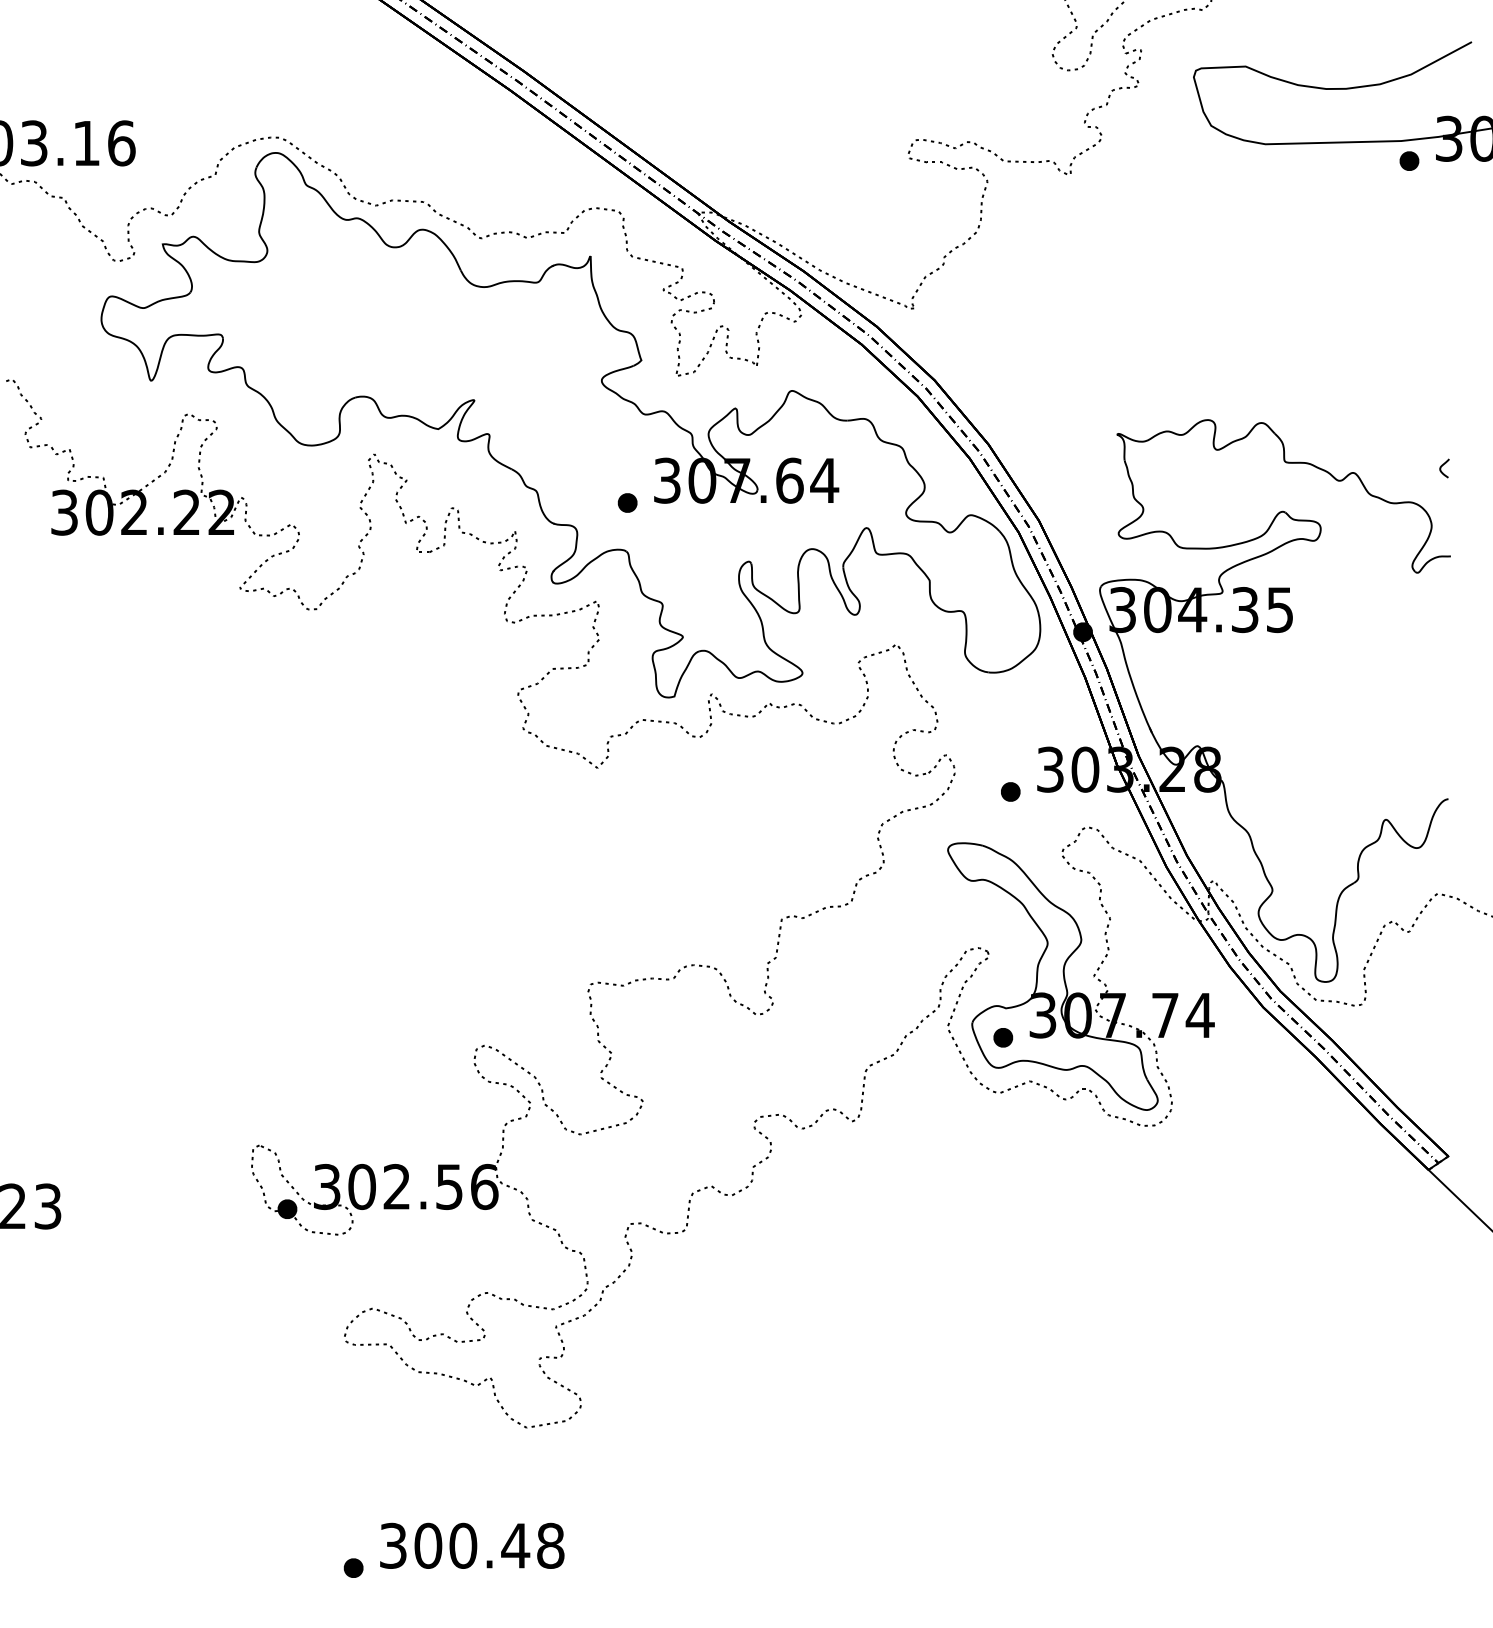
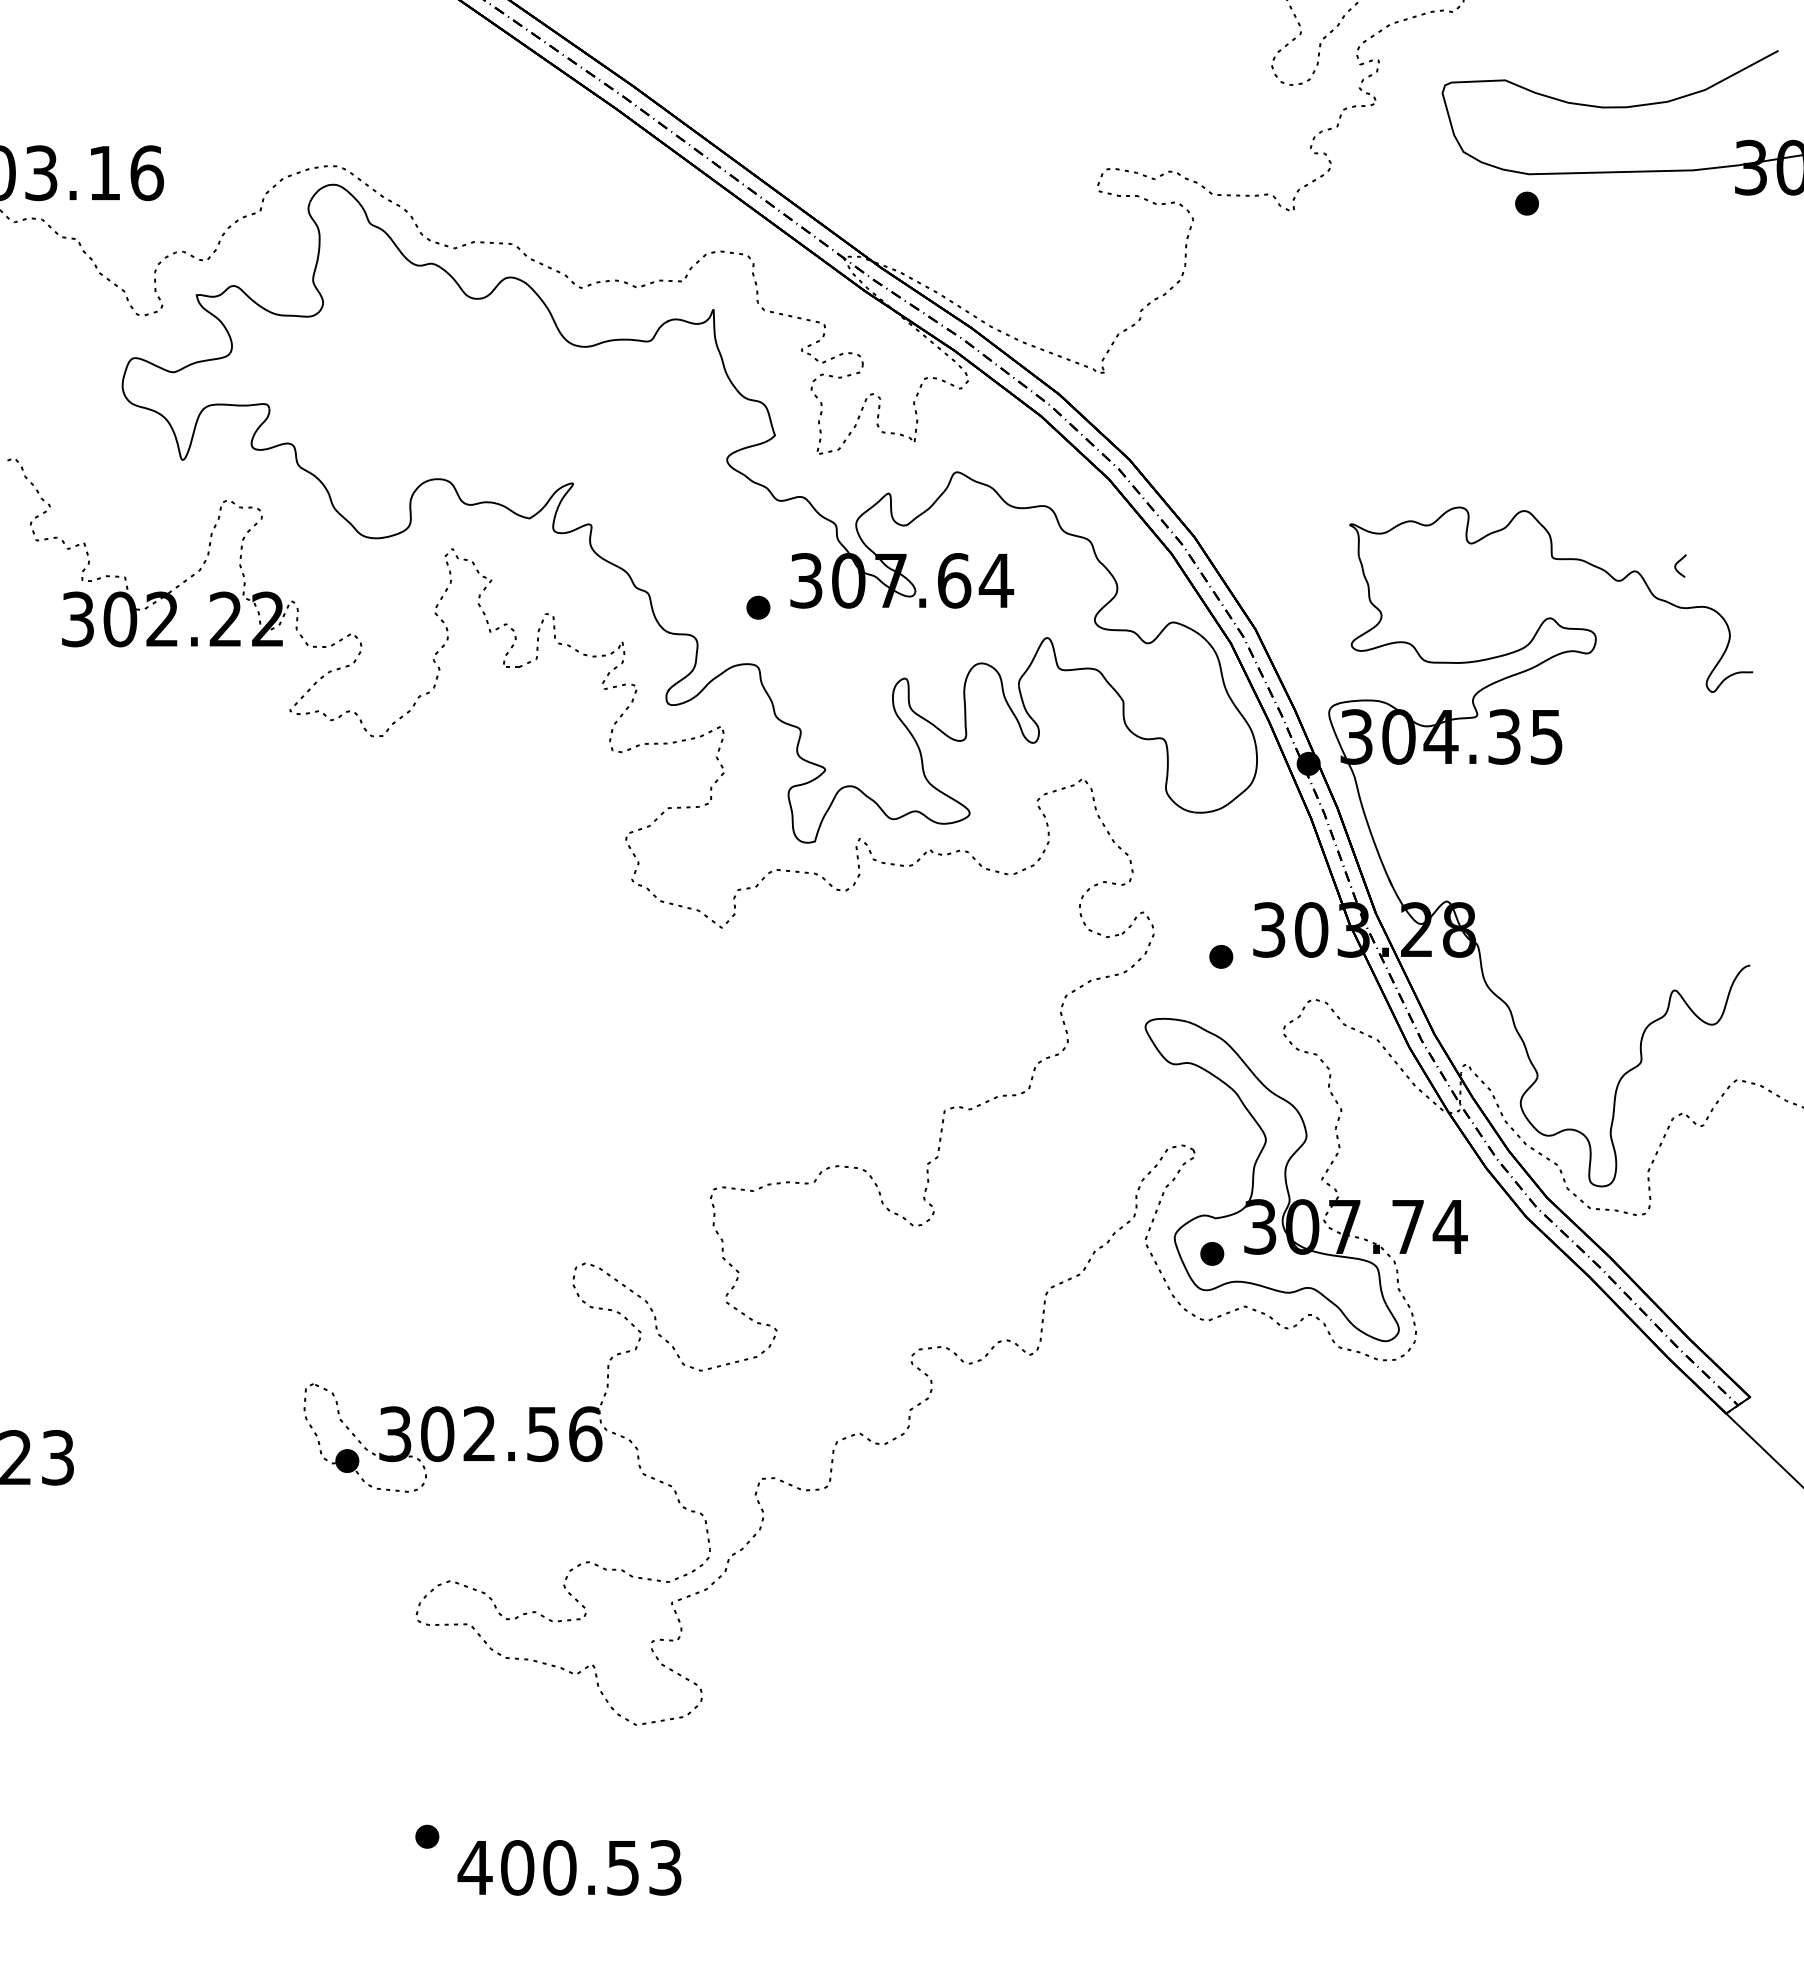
part: (1408, 161) -> (1526, 203), moved
curve: (1442, 466) -> (1678, 563), moved
text: (471, 1545) -> (569, 1867), 300.48 -> 400.53
part: (353, 1567) -> (427, 1836), moved

